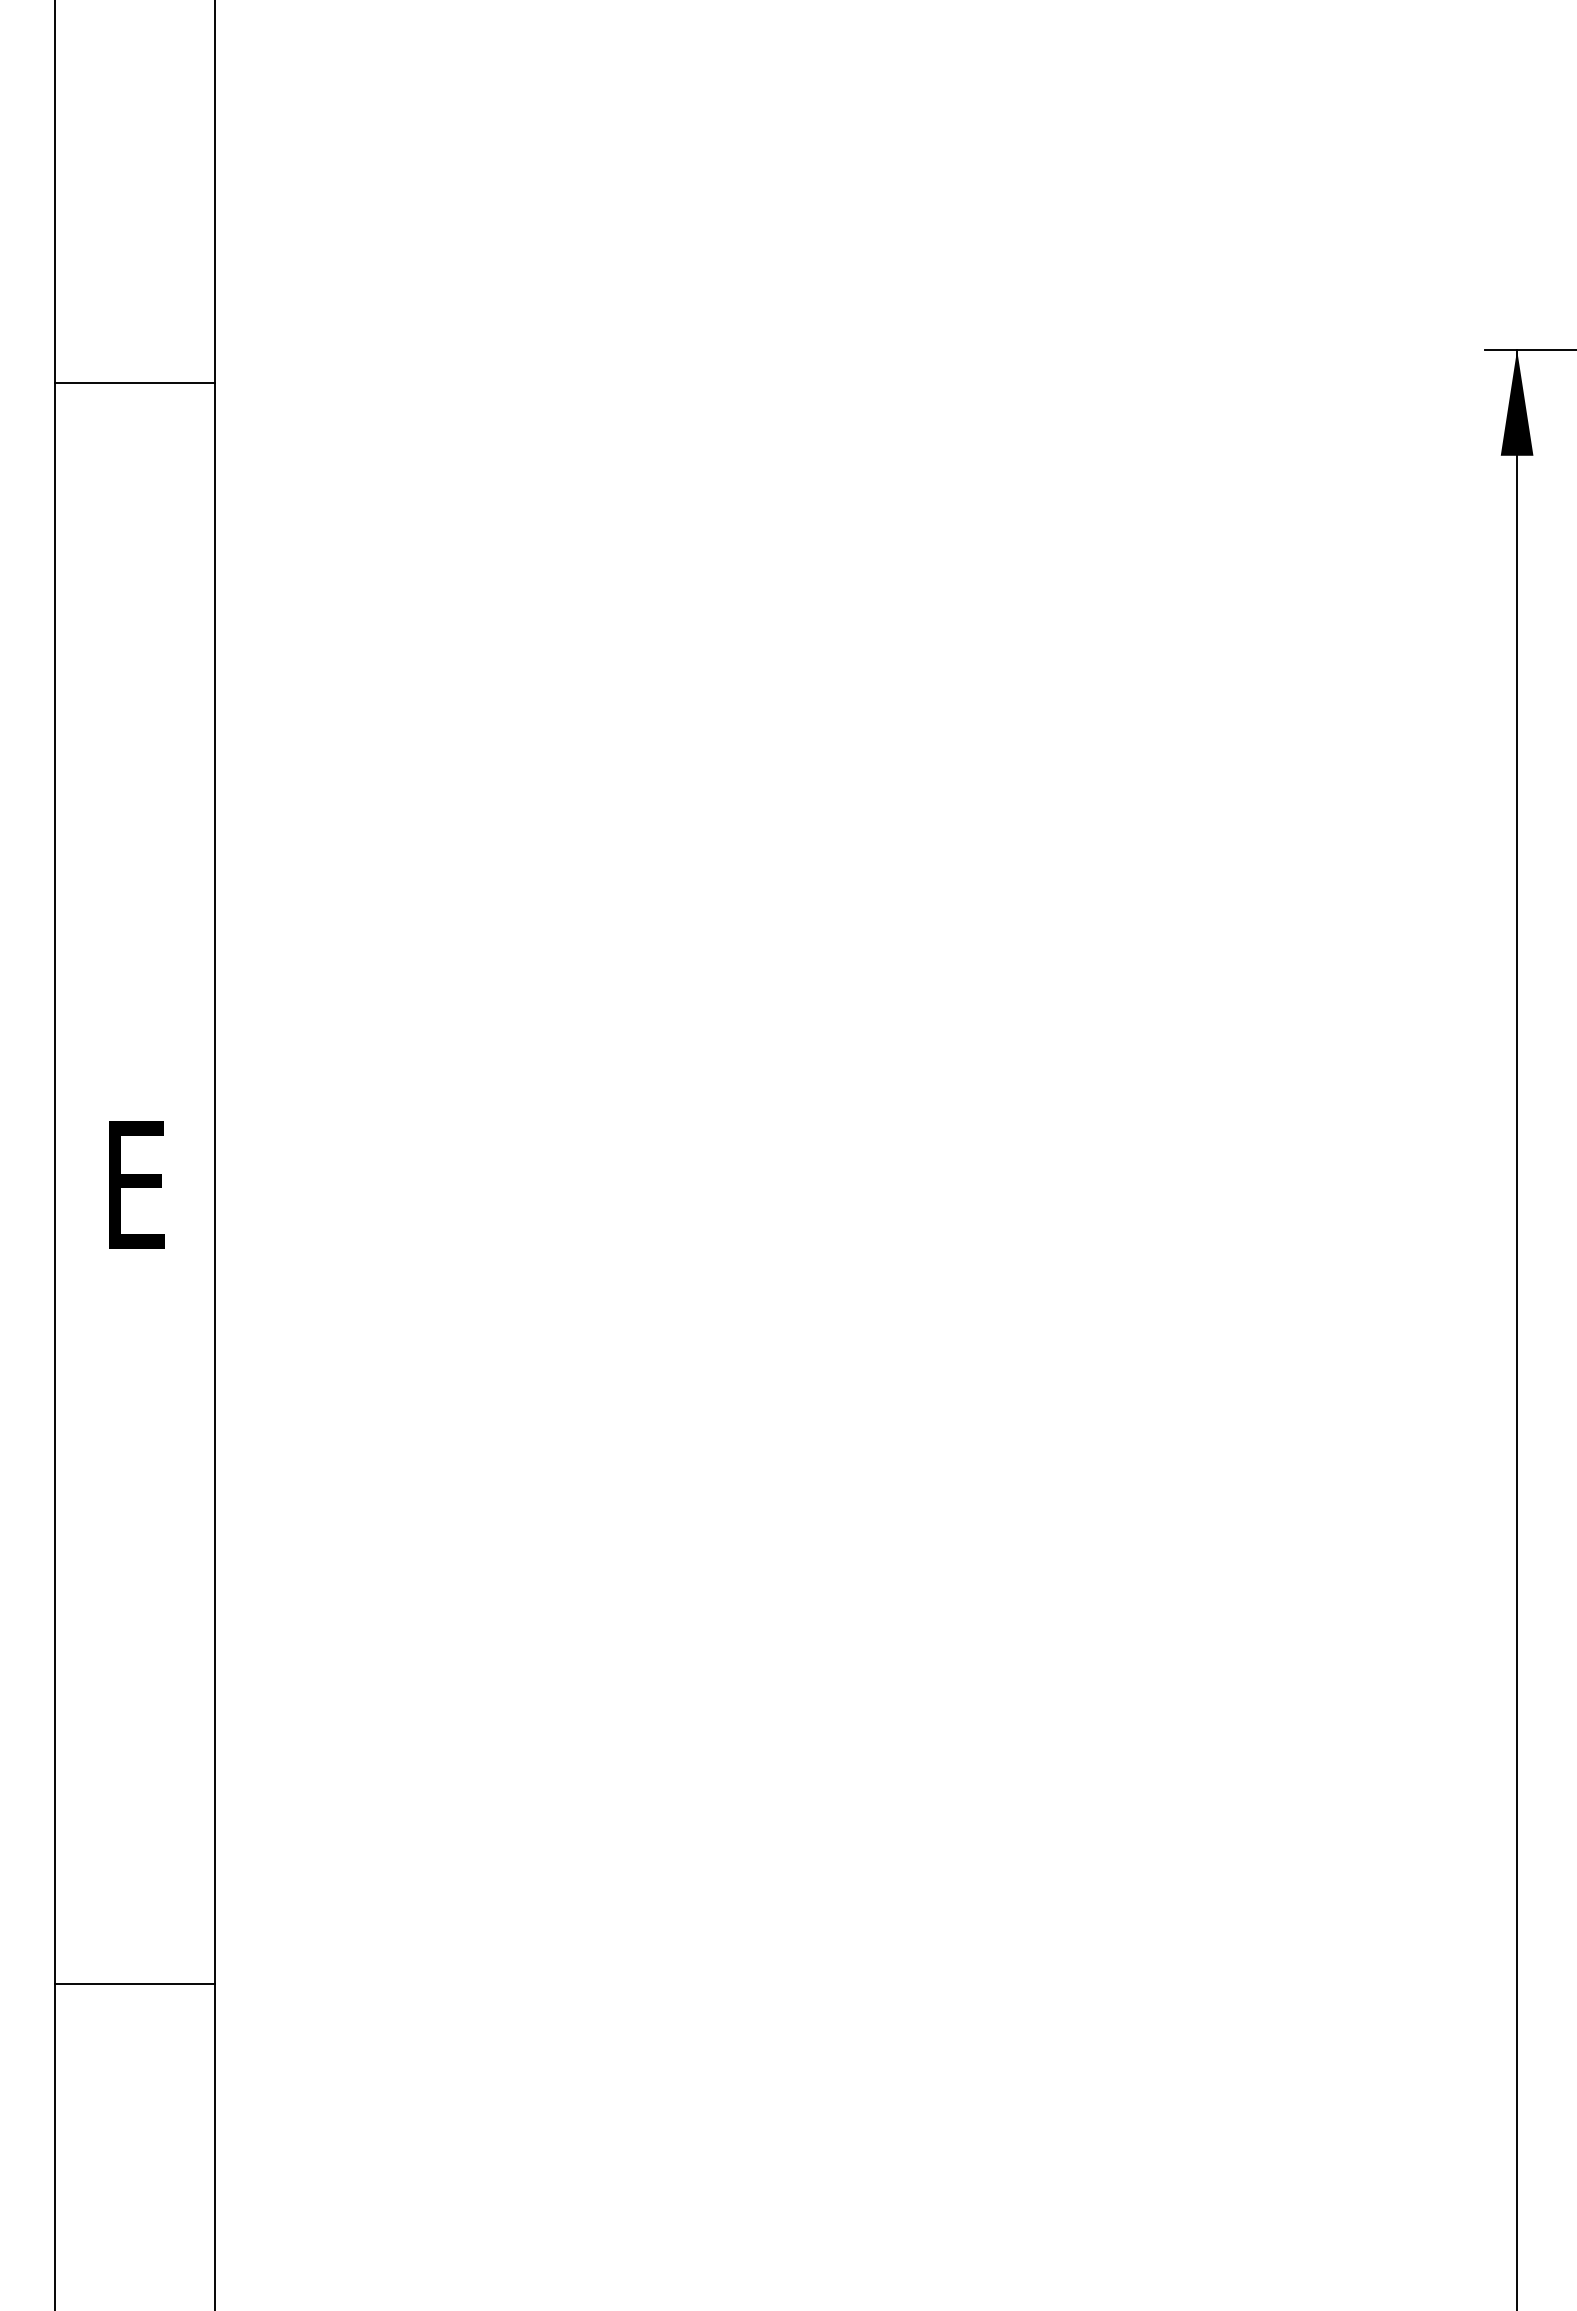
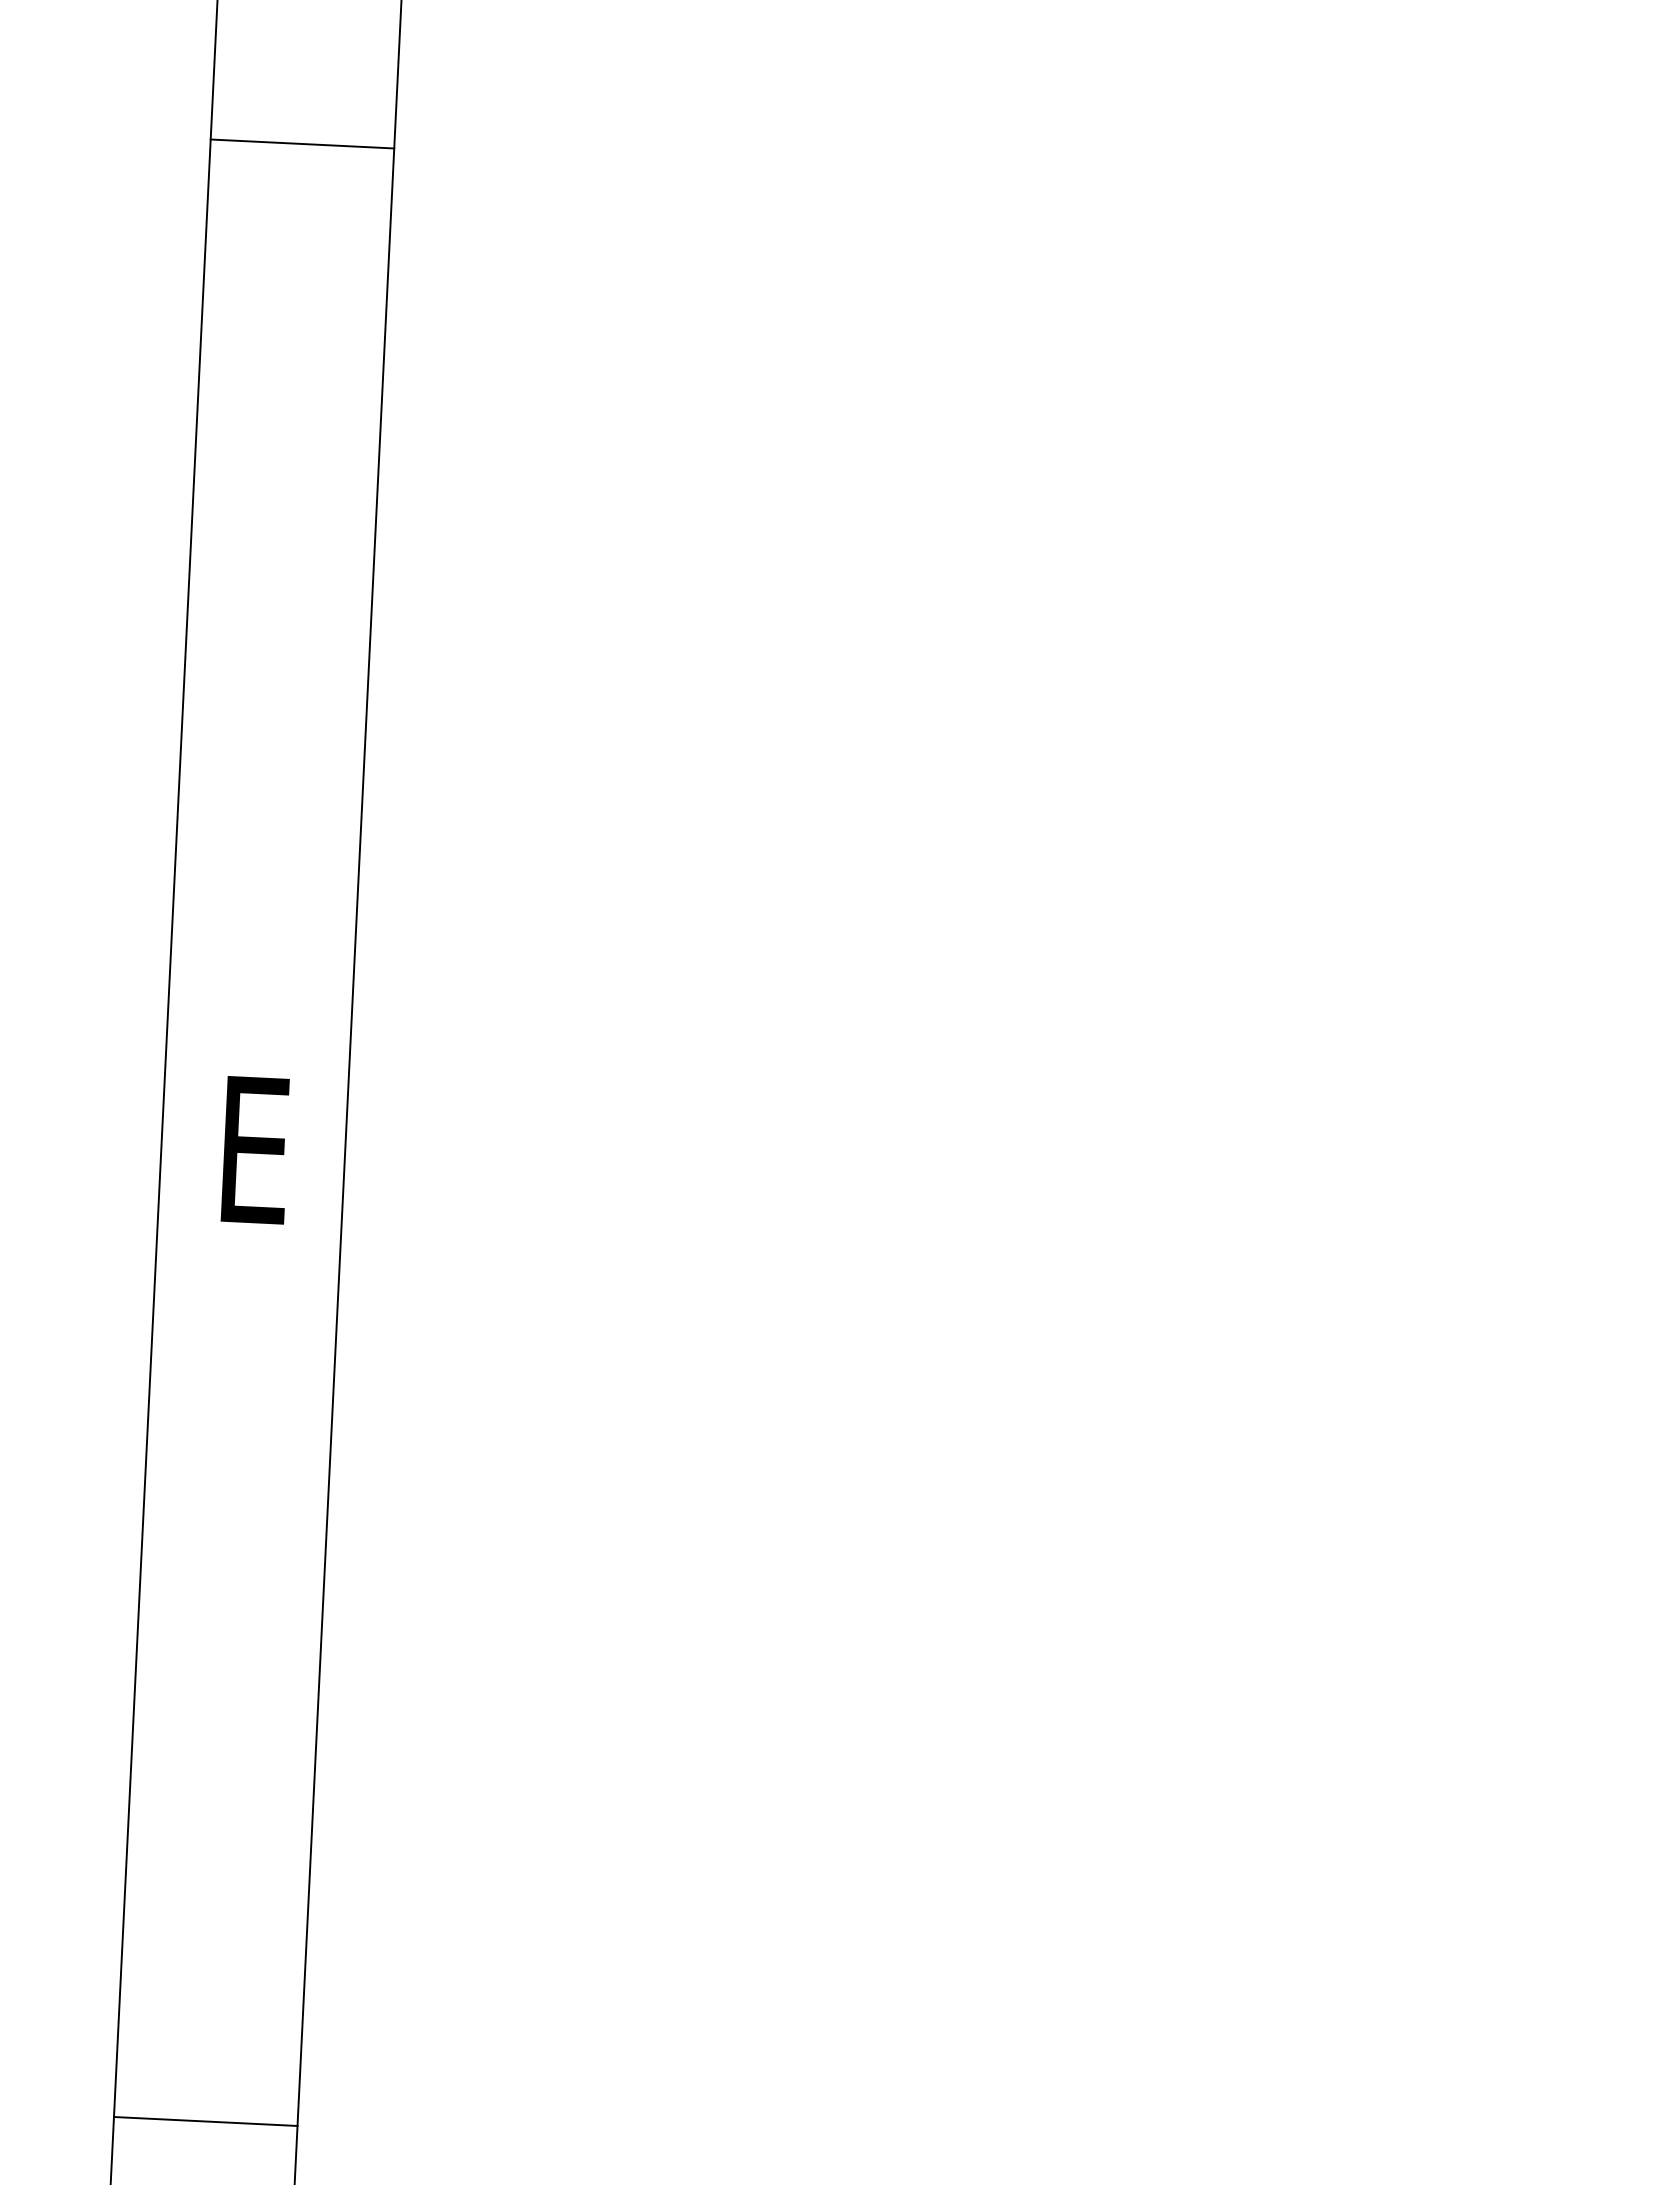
line: (134, 383) -> (302, 144), moved
line: (134, 1984) -> (205, 2121), moved

